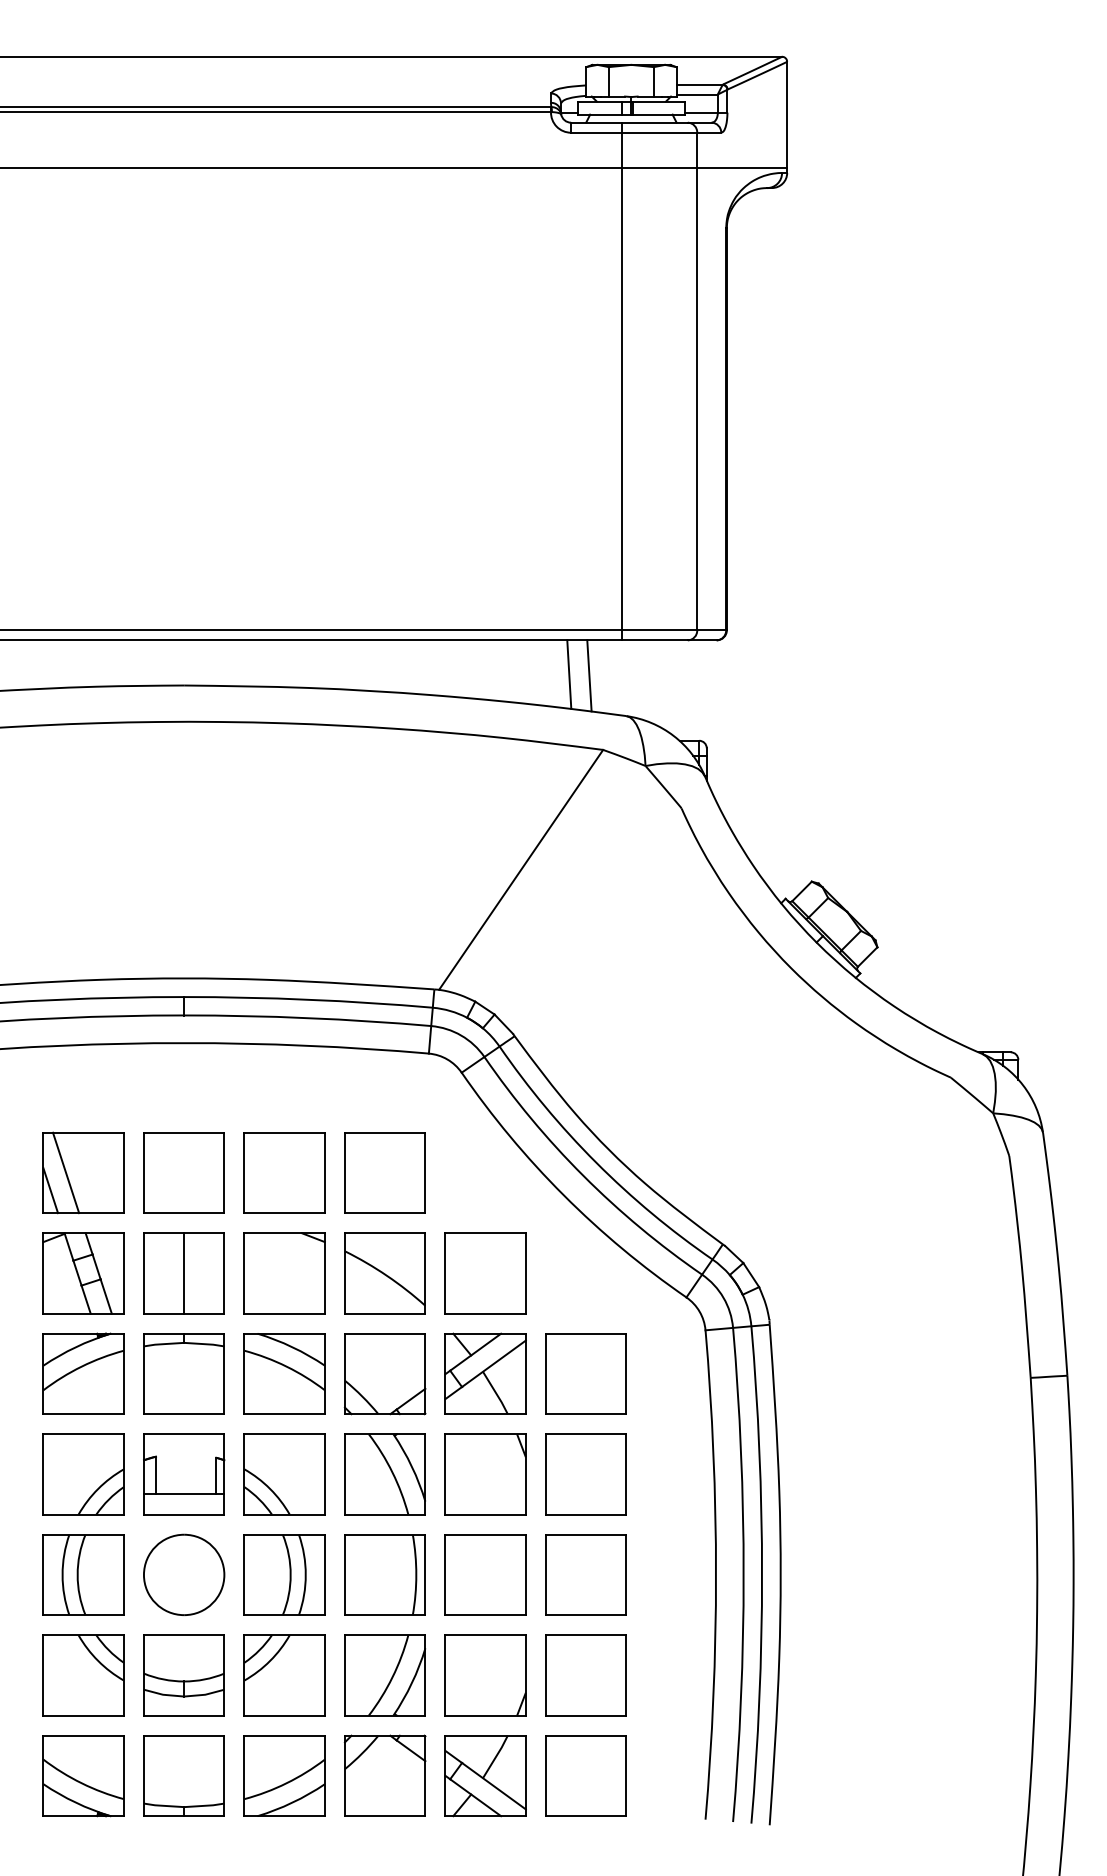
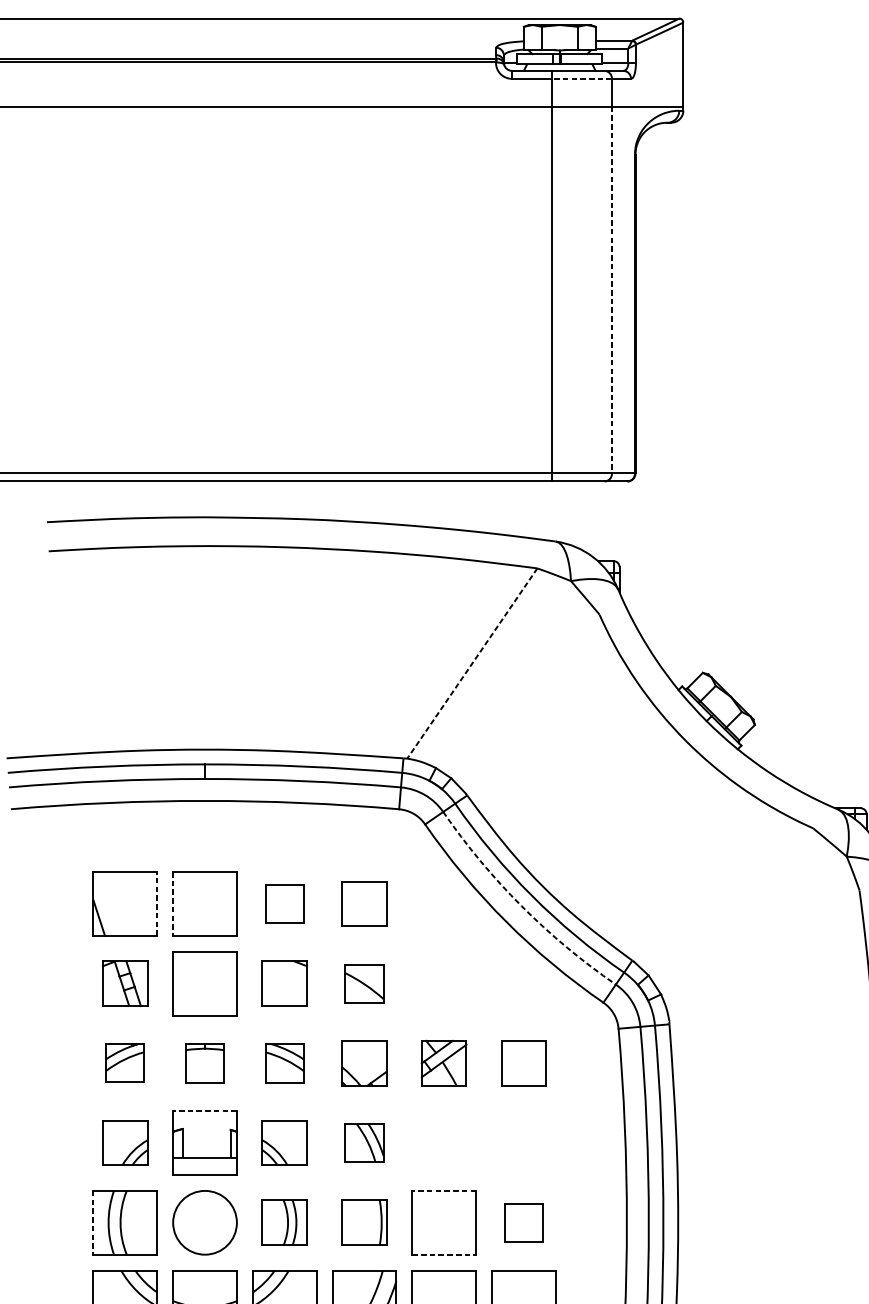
line: (659, 132) -> (582, 78), solid -> dashed
line: (697, 399) -> (612, 290), solid -> dashed
line: (569, 674) -> (510, 508), removed
line: (589, 675) -> (526, 509), removed
line: (520, 870) -> (471, 664), solid -> dashed
line: (66, 1172) -> (111, 903), removed
line: (123, 1172) -> (156, 903), solid -> dashed
part: (284, 1172) -> (284, 903), size x0.6
part: (384, 1172) -> (363, 903), size x0.7
line: (143, 1173) -> (172, 904), solid -> dashed
arc: (583, 1175) -> (521, 905), solid -> dashed
part: (83, 1273) -> (125, 983), size x0.7
line: (184, 1273) -> (205, 983), removed
part: (284, 1273) -> (284, 983), size x0.7
part: (384, 1273) -> (363, 983), size x0.6
part: (485, 1273) -> (444, 983), removed
part: (83, 1373) -> (125, 1063), size x0.6
part: (183, 1373) -> (204, 1063), size x0.6
part: (284, 1373) -> (284, 1063), size x0.6
part: (485, 1373) -> (444, 1063), size x0.7
part: (585, 1373) -> (523, 1063), size x0.7
part: (384, 1374) -> (363, 1063), size x0.7
line: (183, 1434) -> (204, 1111), solid -> dashed
part: (83, 1474) -> (125, 1143), size x0.7
part: (284, 1474) -> (284, 1143), size x0.7
part: (384, 1474) -> (363, 1143), size x0.6
part: (485, 1474) -> (444, 1143), removed
part: (585, 1474) -> (523, 1143), removed
line: (485, 1534) -> (444, 1190), solid -> dashed
part: (284, 1574) -> (284, 1222), size x0.7
part: (384, 1574) -> (363, 1222), size x0.7
part: (585, 1574) -> (523, 1222), size x0.6
line: (43, 1575) -> (93, 1223), solid -> dashed
line: (486, 1615) -> (444, 1254), solid -> dashed

